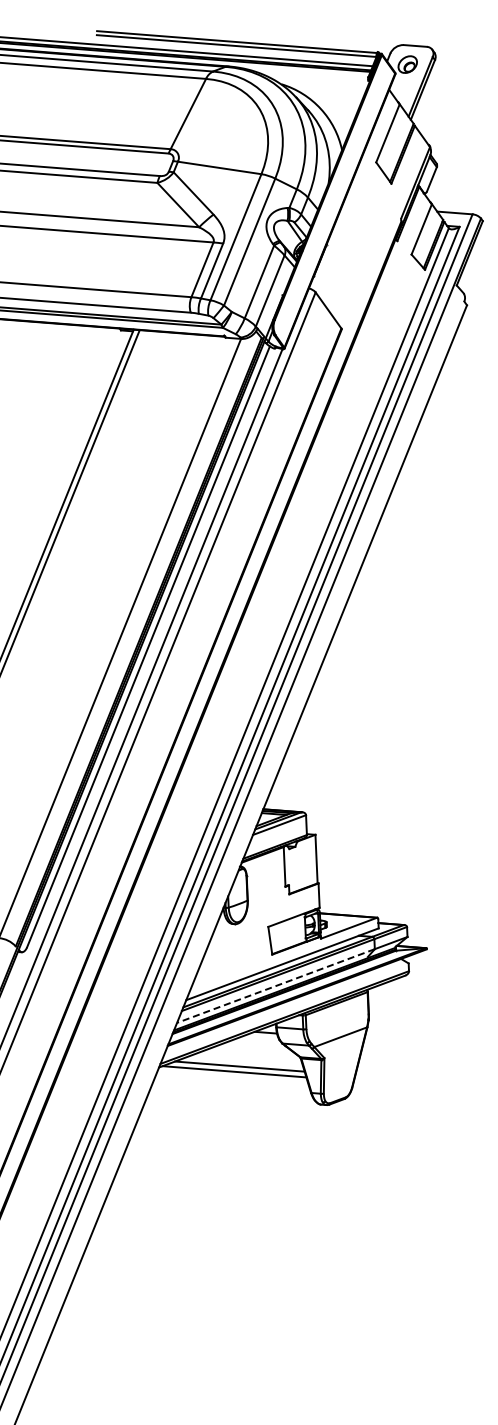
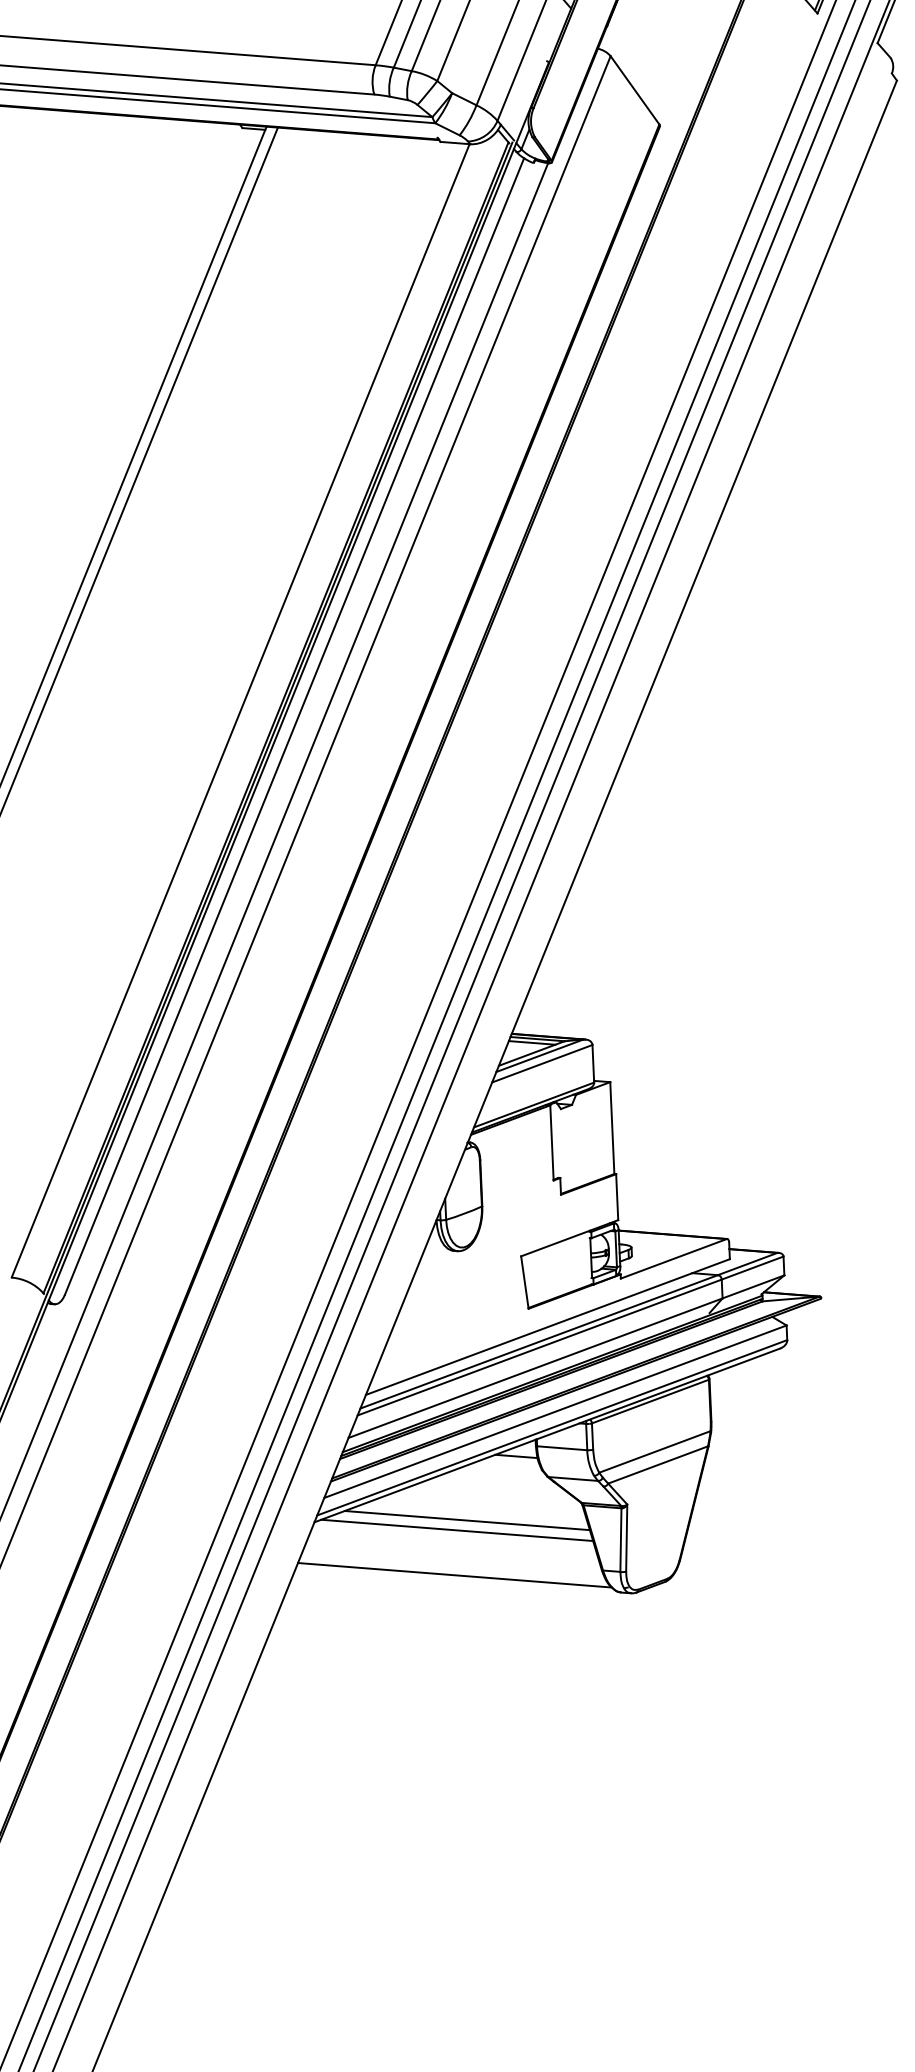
line: (275, 986) -> (534, 1369), dashed -> solid
line: (286, 1008) -> (555, 1410), added
line: (338, 1030) -> (653, 1452), added
line: (233, 1095) -> (455, 1575), added

